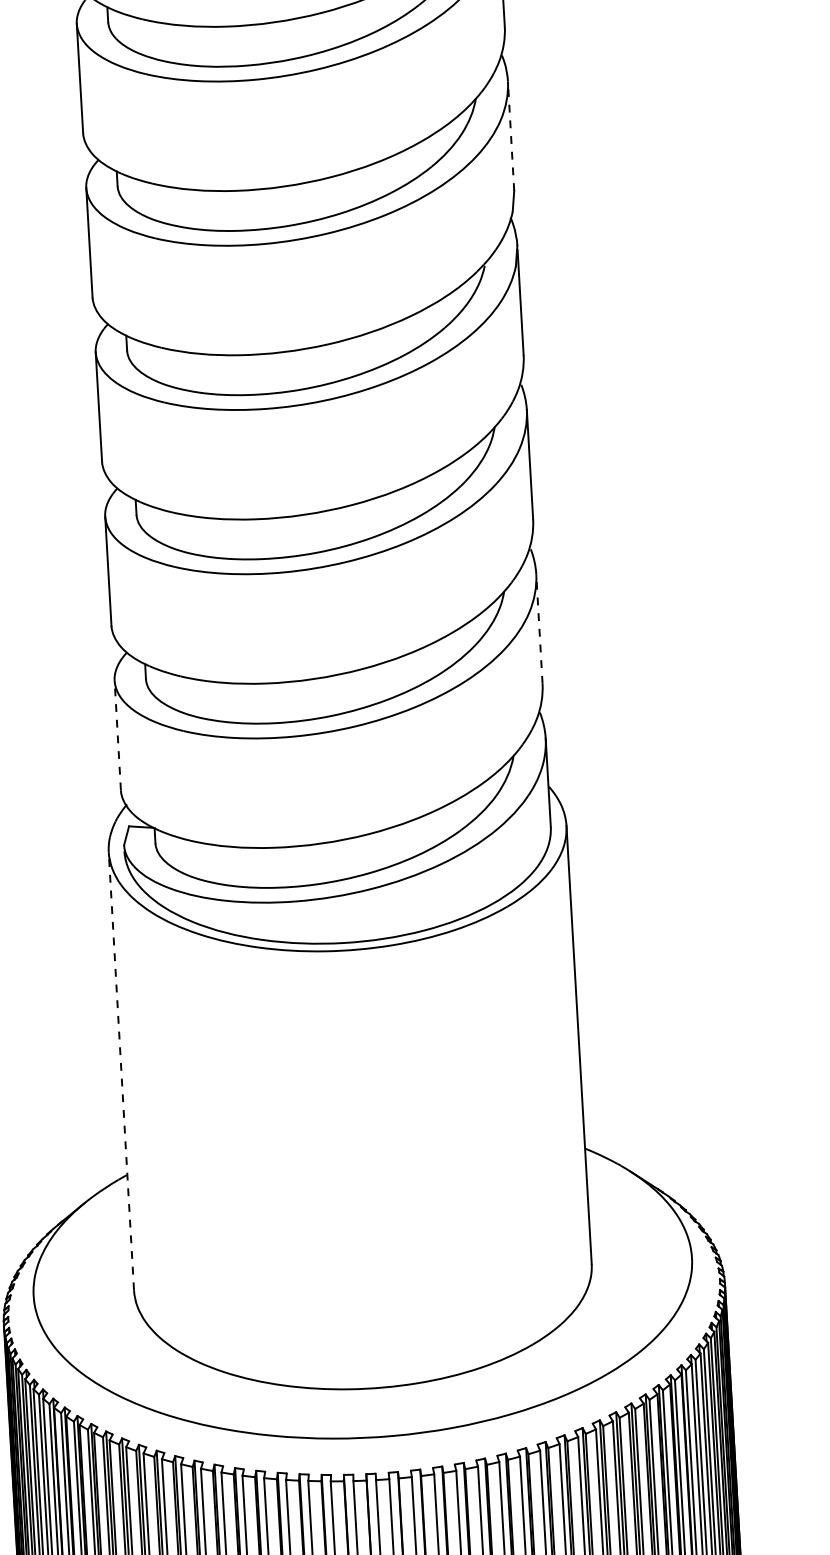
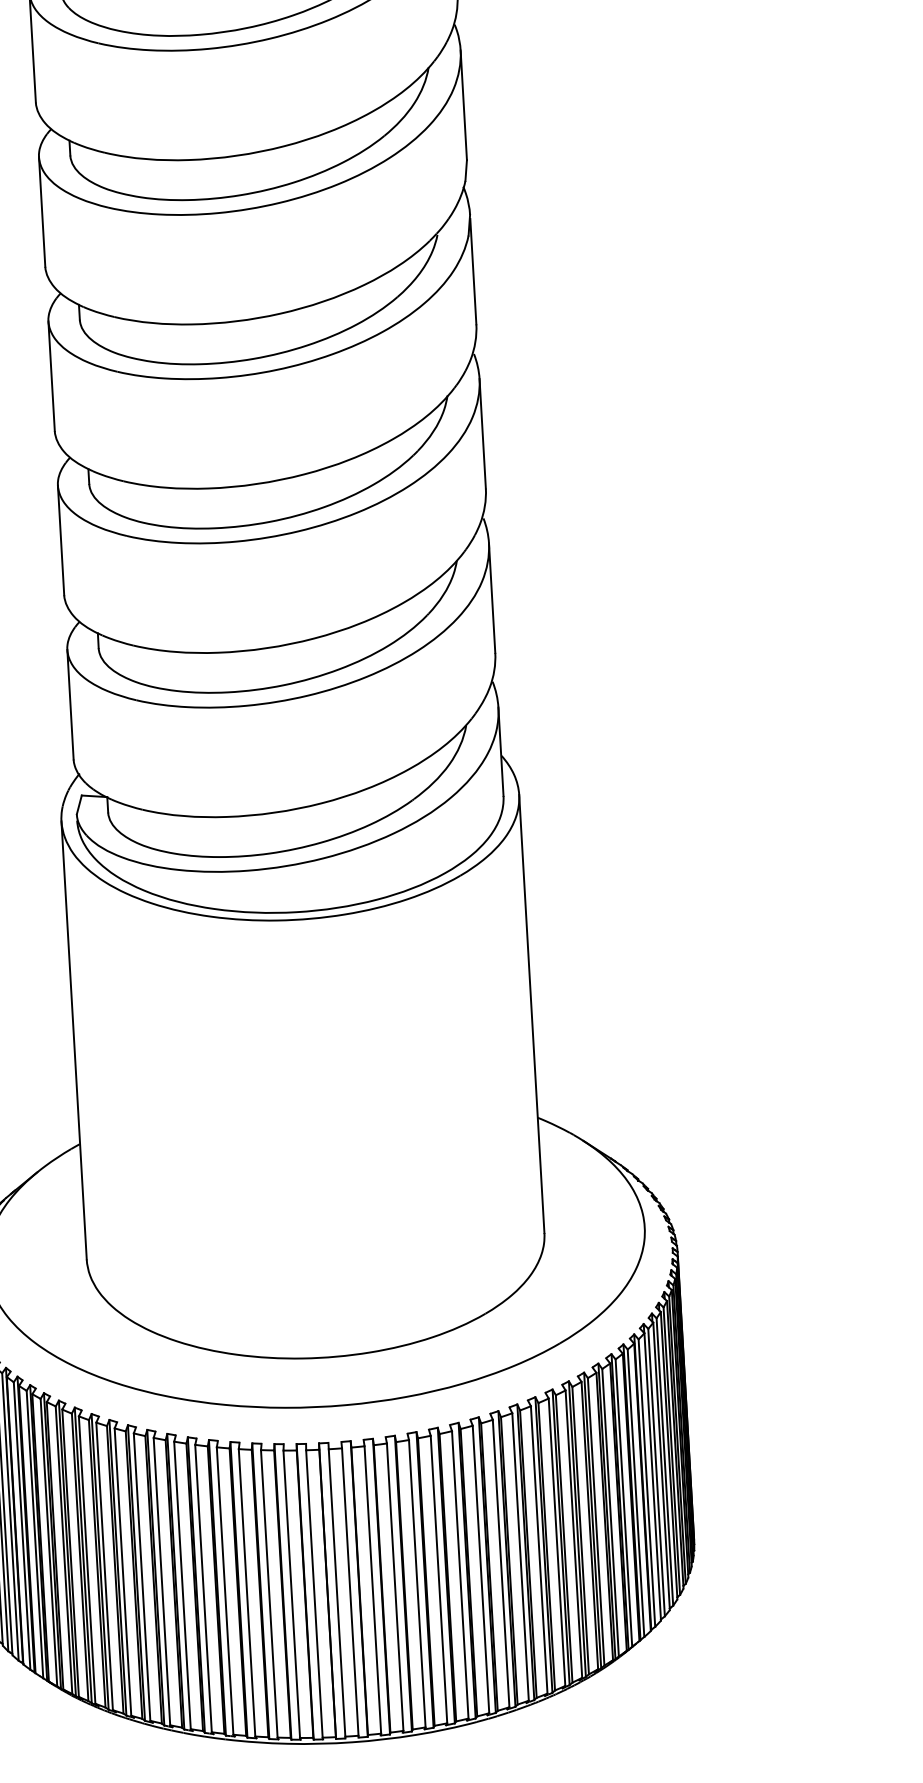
line: (510, 136) -> (463, 105), dashed -> solid
line: (539, 629) -> (492, 598), dashed -> solid
line: (117, 735) -> (70, 704), dashed -> solid
line: (121, 1070) -> (74, 1039), dashed -> solid

